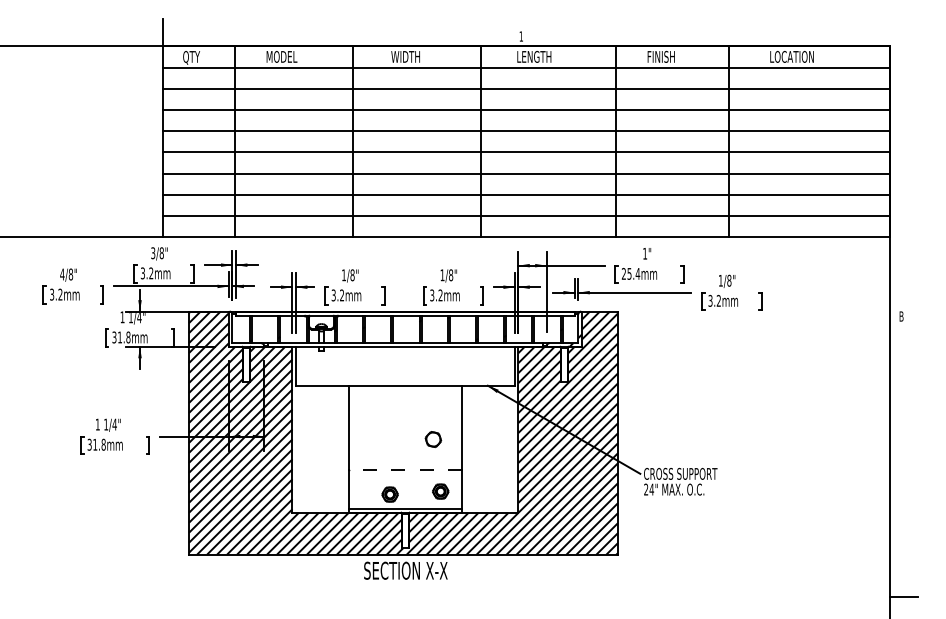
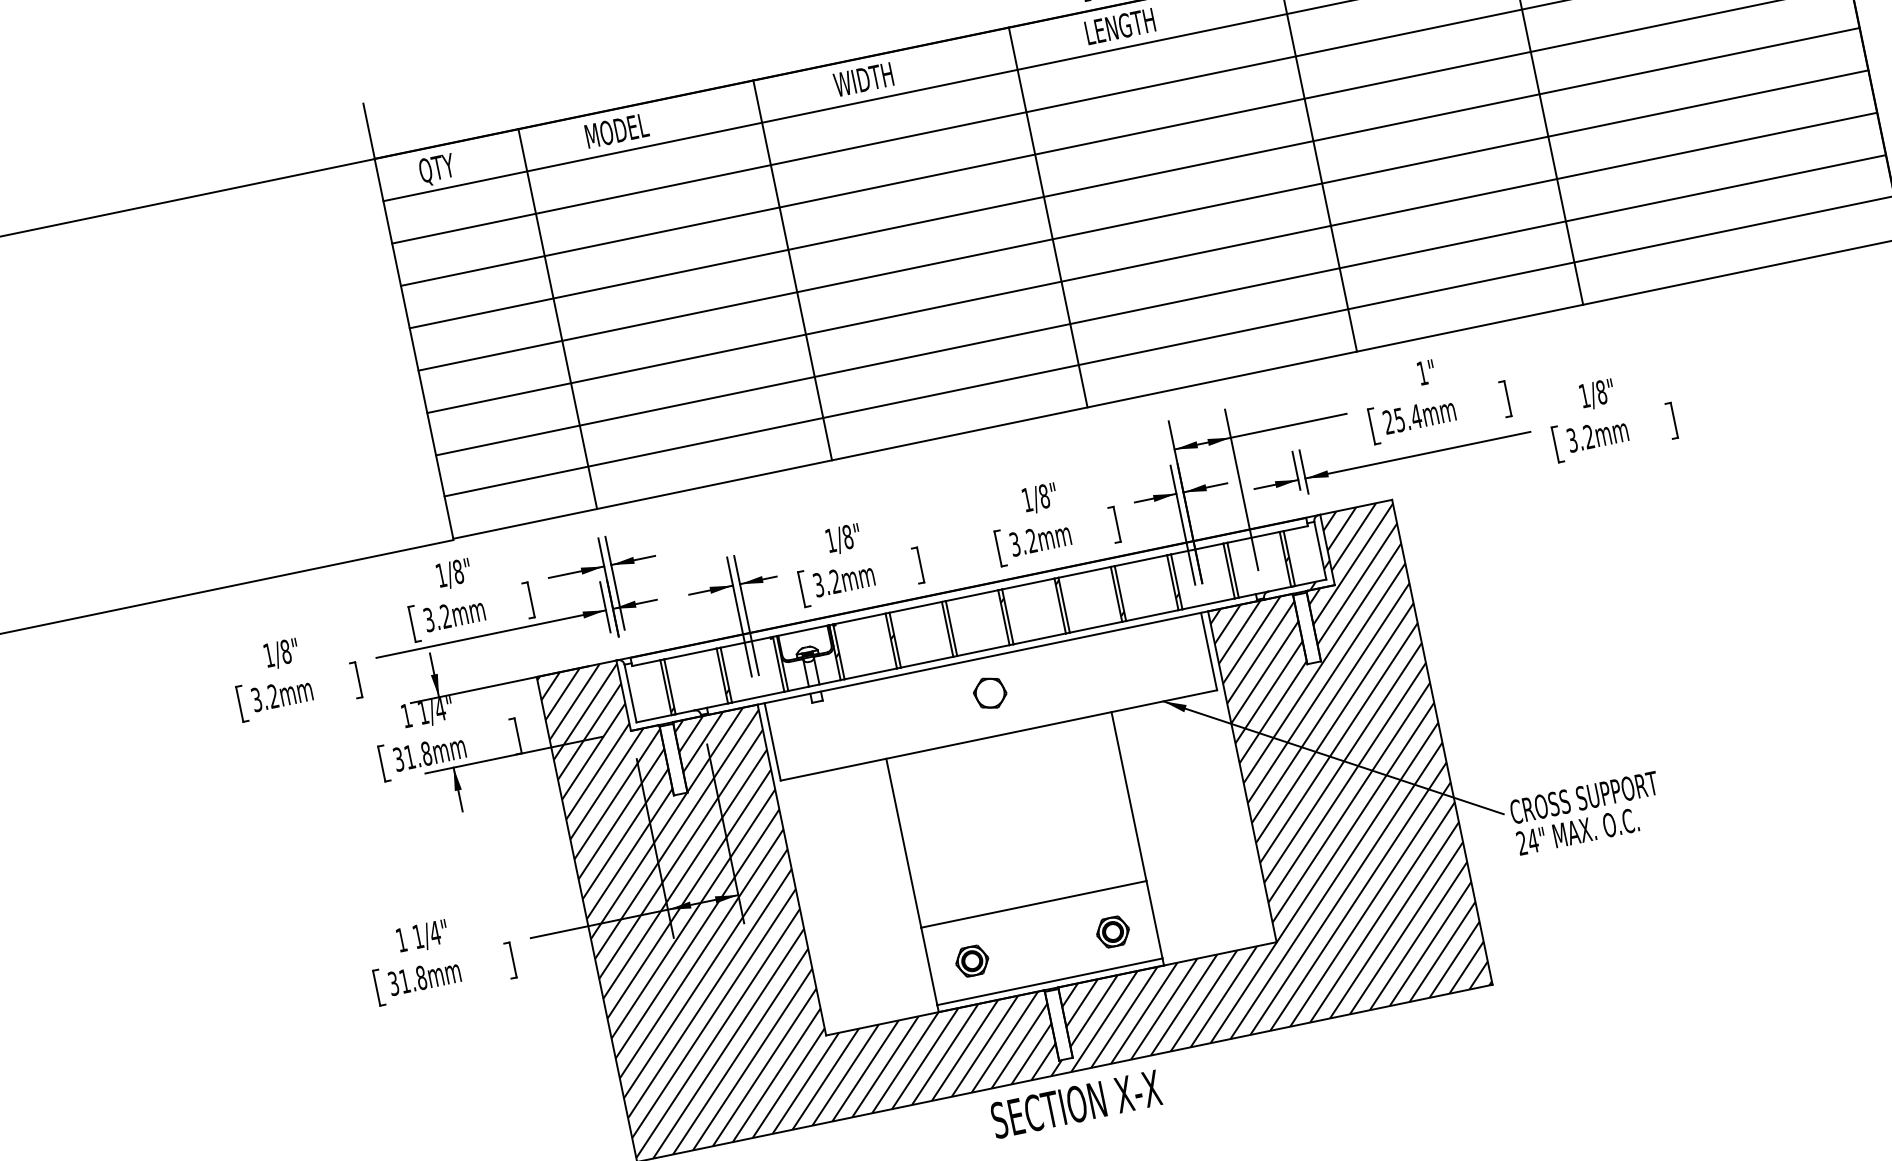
text: (153, 253) -> (441, 575), 3/8" -> 1/8"
text: (62, 274) -> (269, 655), 4/8" -> 1/8"
part: (433, 439) -> (990, 693), moved
line: (404, 470) -> (1032, 904), dashed -> solid
part: (389, 494) -> (970, 961), moved

